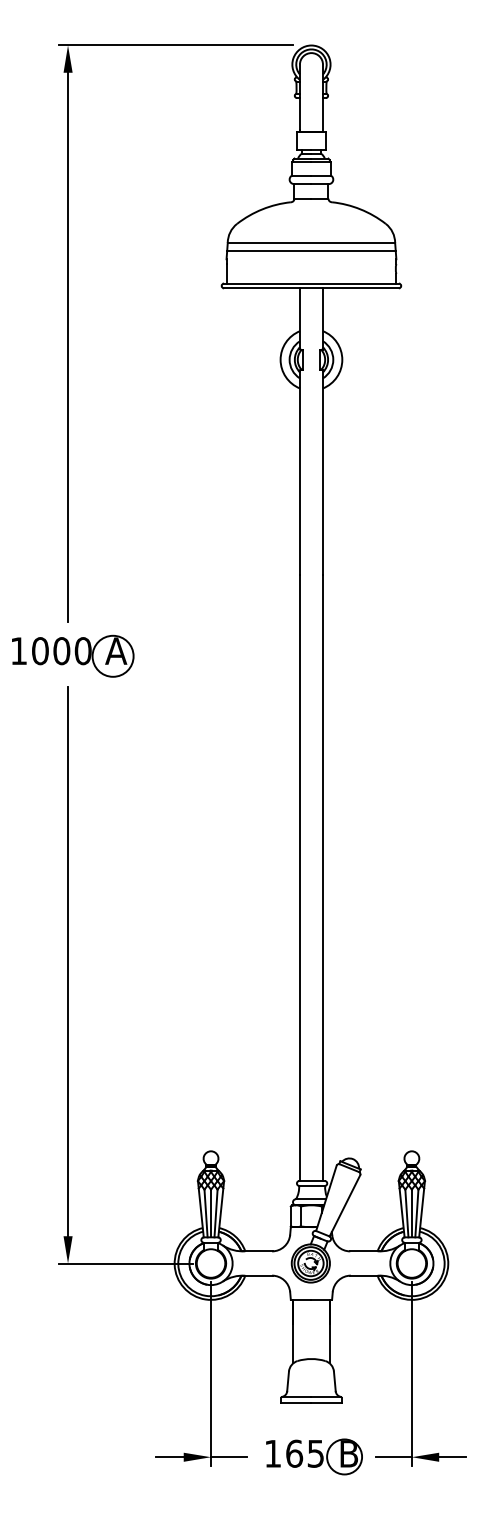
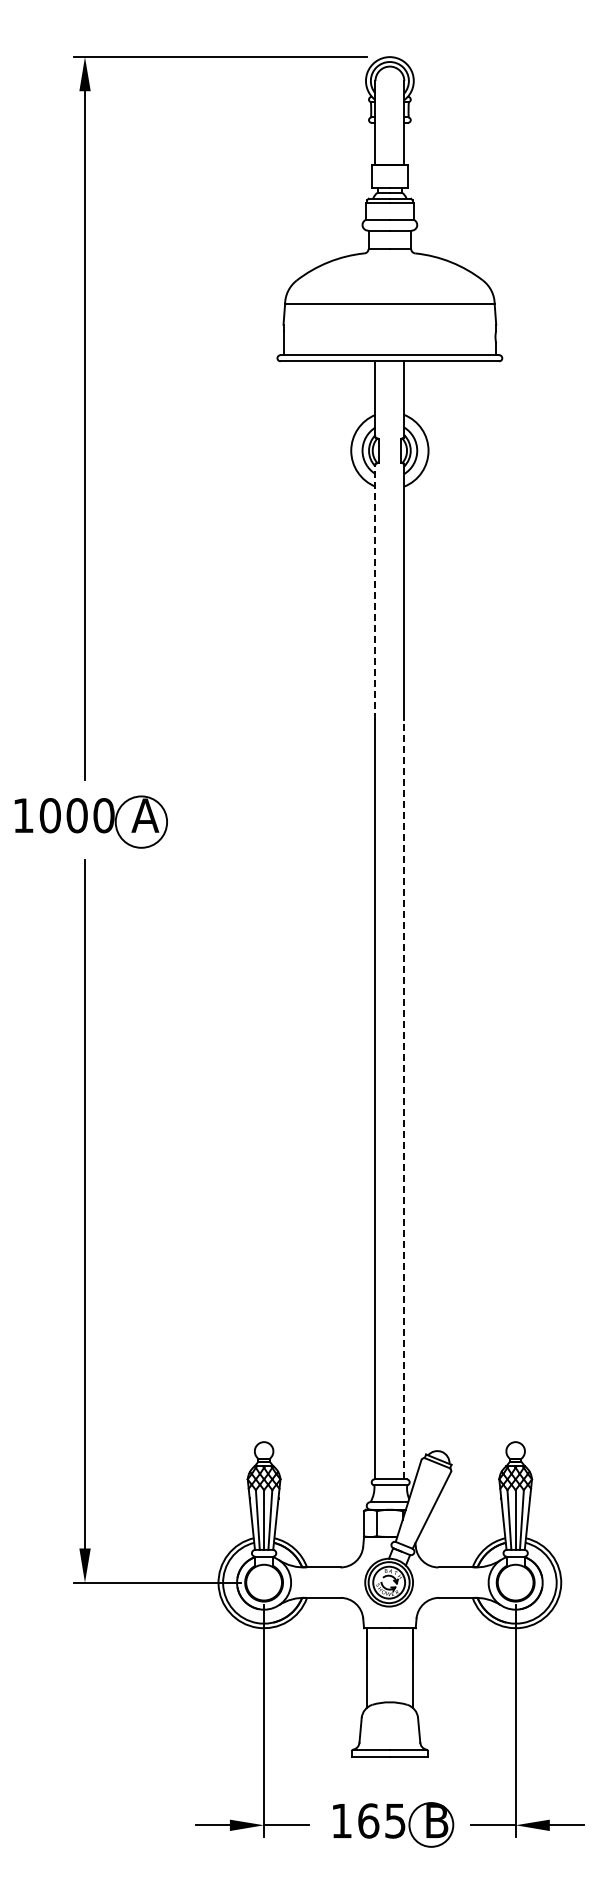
line: (311, 251) -> (389, 314), removed
line: (299, 472) -> (375, 592), solid -> dashed
line: (323, 877) -> (404, 1099), solid -> dashed

